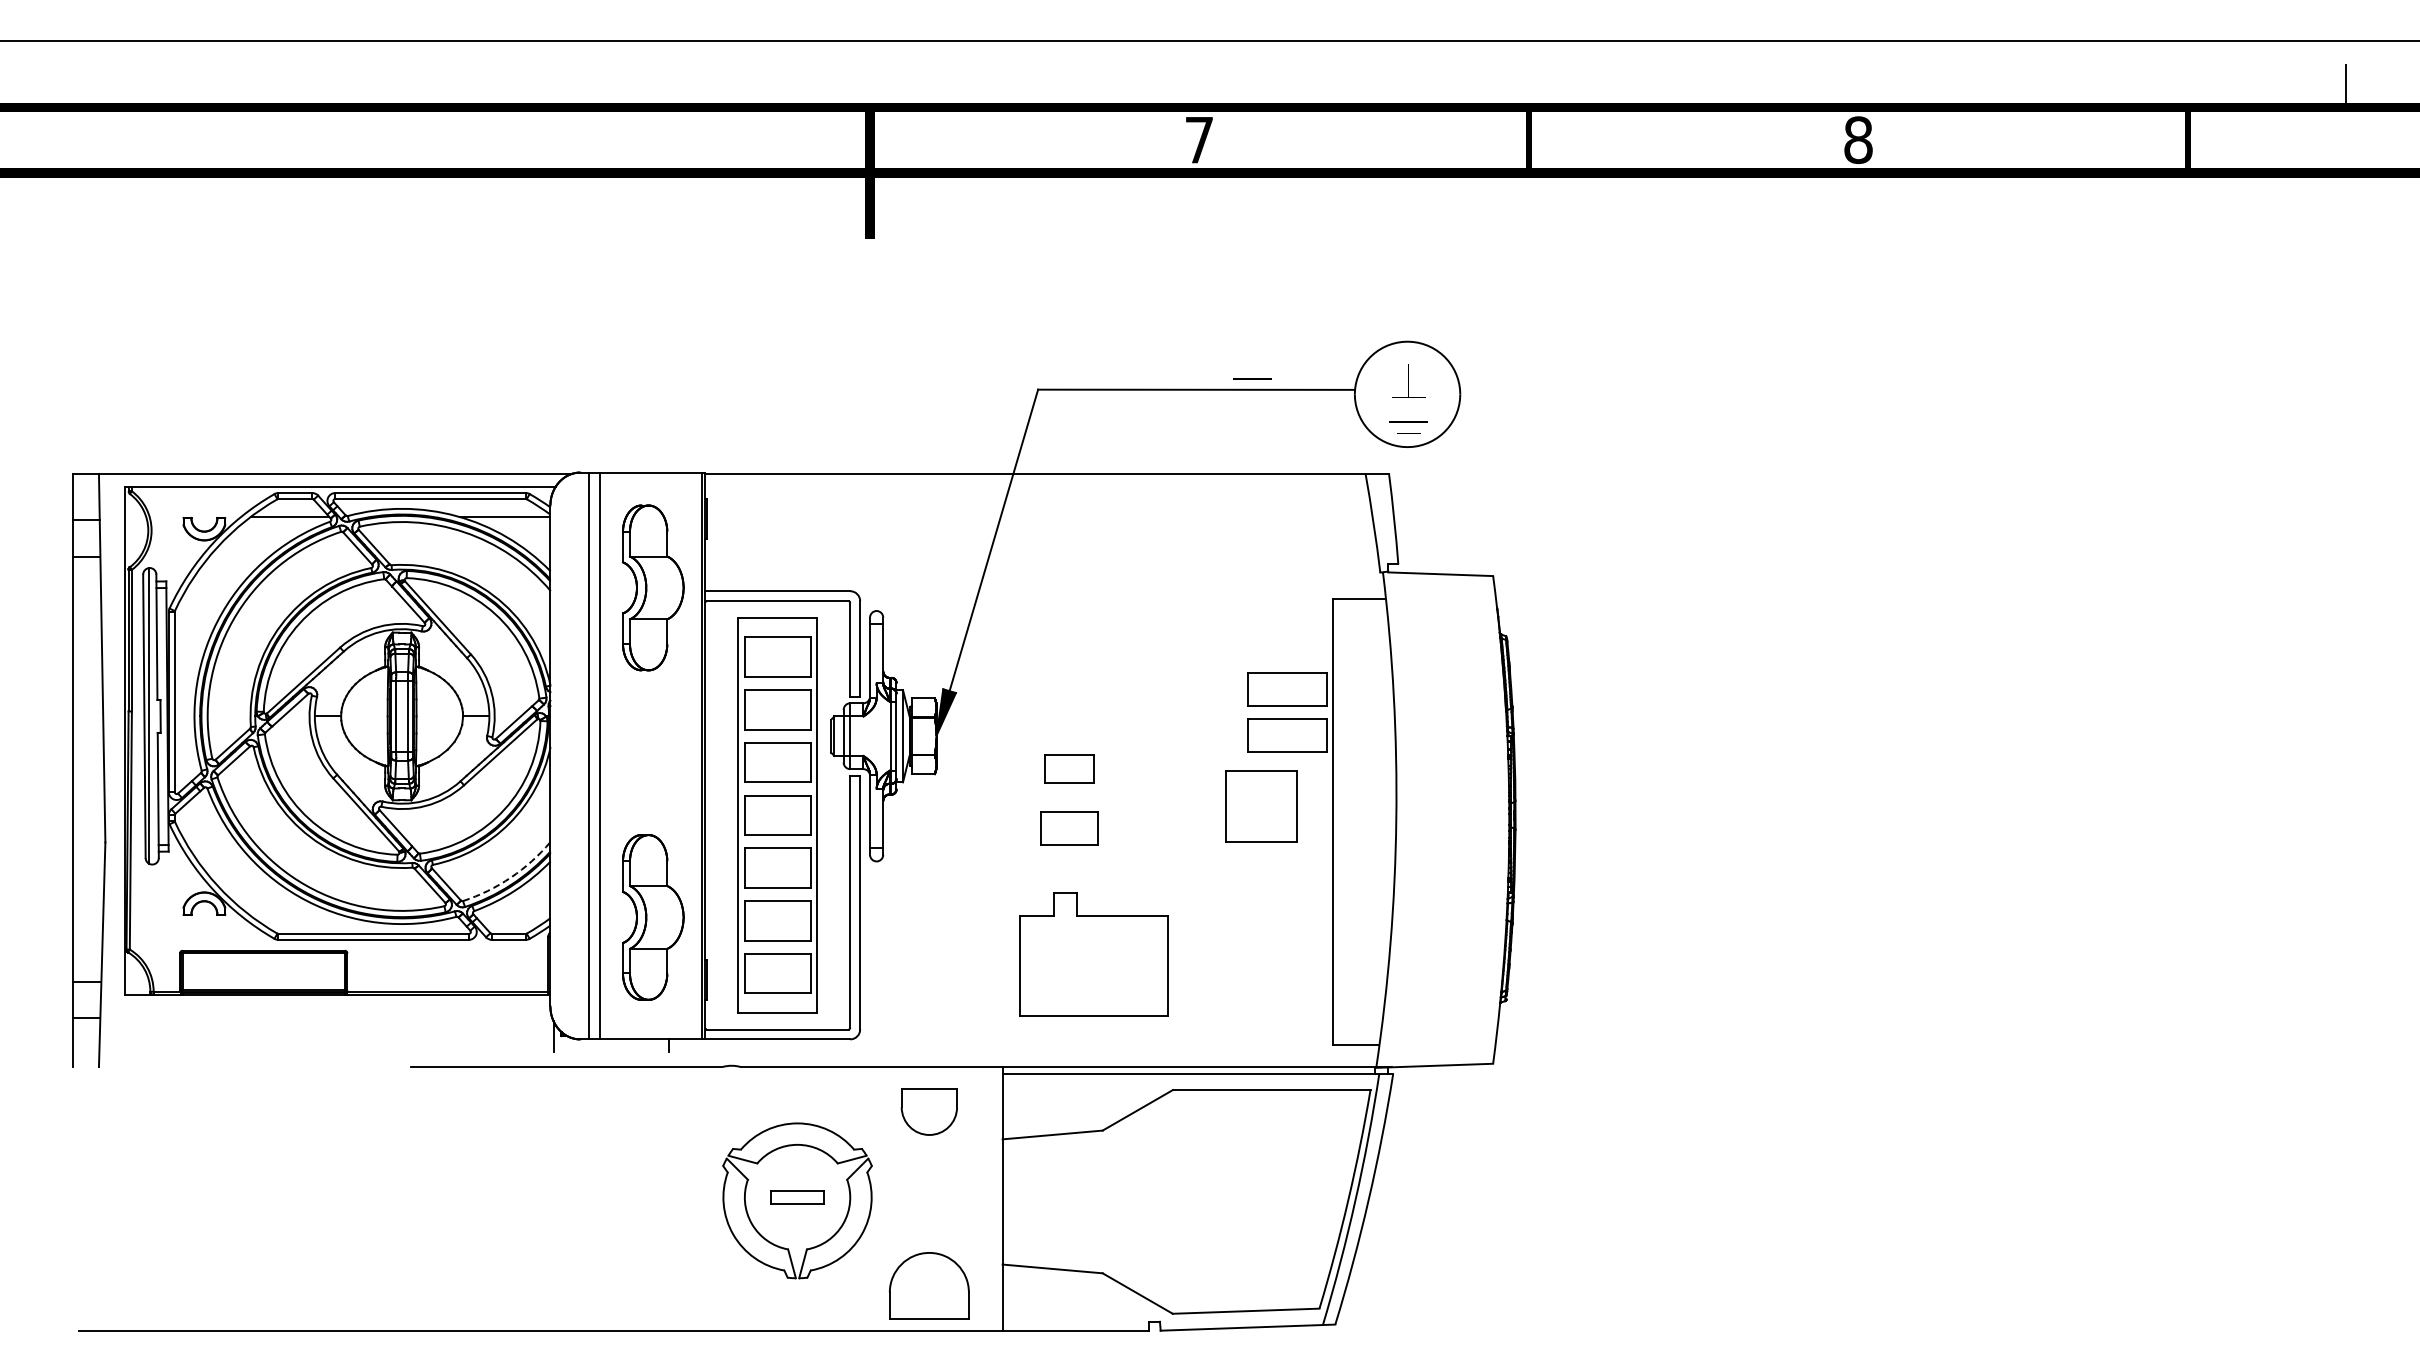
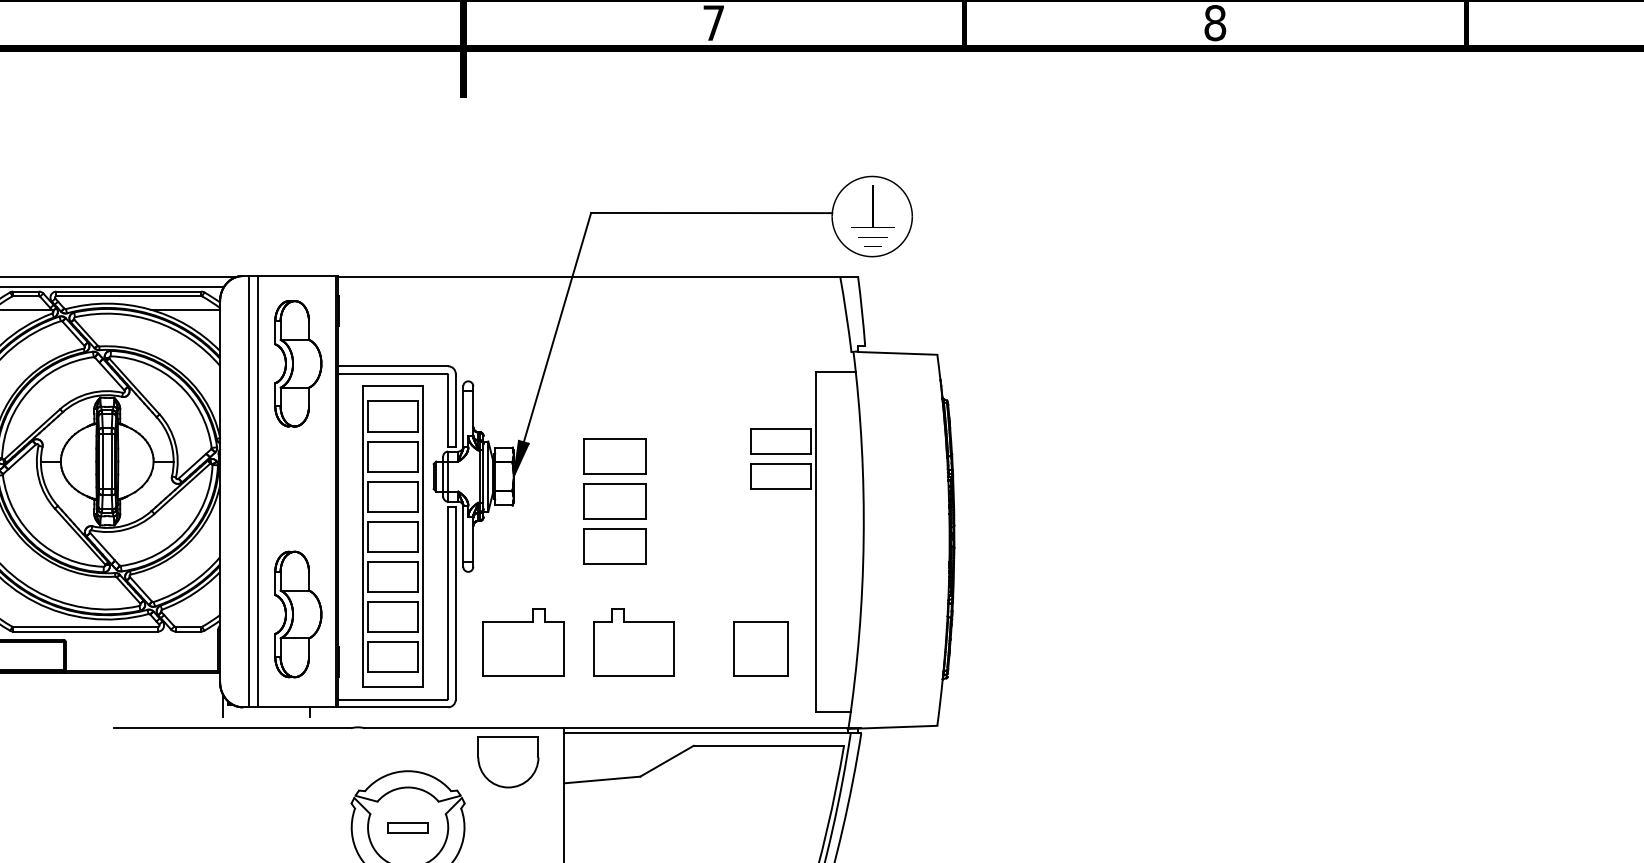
line: (1252, 378) -> (754, 204), removed
part: (1408, 381) -> (872, 206), size x1.67
part: (1069, 709) -> (615, 456), added
part: (1069, 768) -> (615, 501), size x1.67
part: (1261, 806) -> (761, 648), moved
part: (1069, 828) -> (615, 546), size x1.43
arc: (510, 877) -> (189, 584), dashed -> solid
part: (948, 953) -> (522, 641), added
part: (1093, 953) -> (633, 641), size x0.71
part: (929, 1111) -> (508, 762), size x1.43

